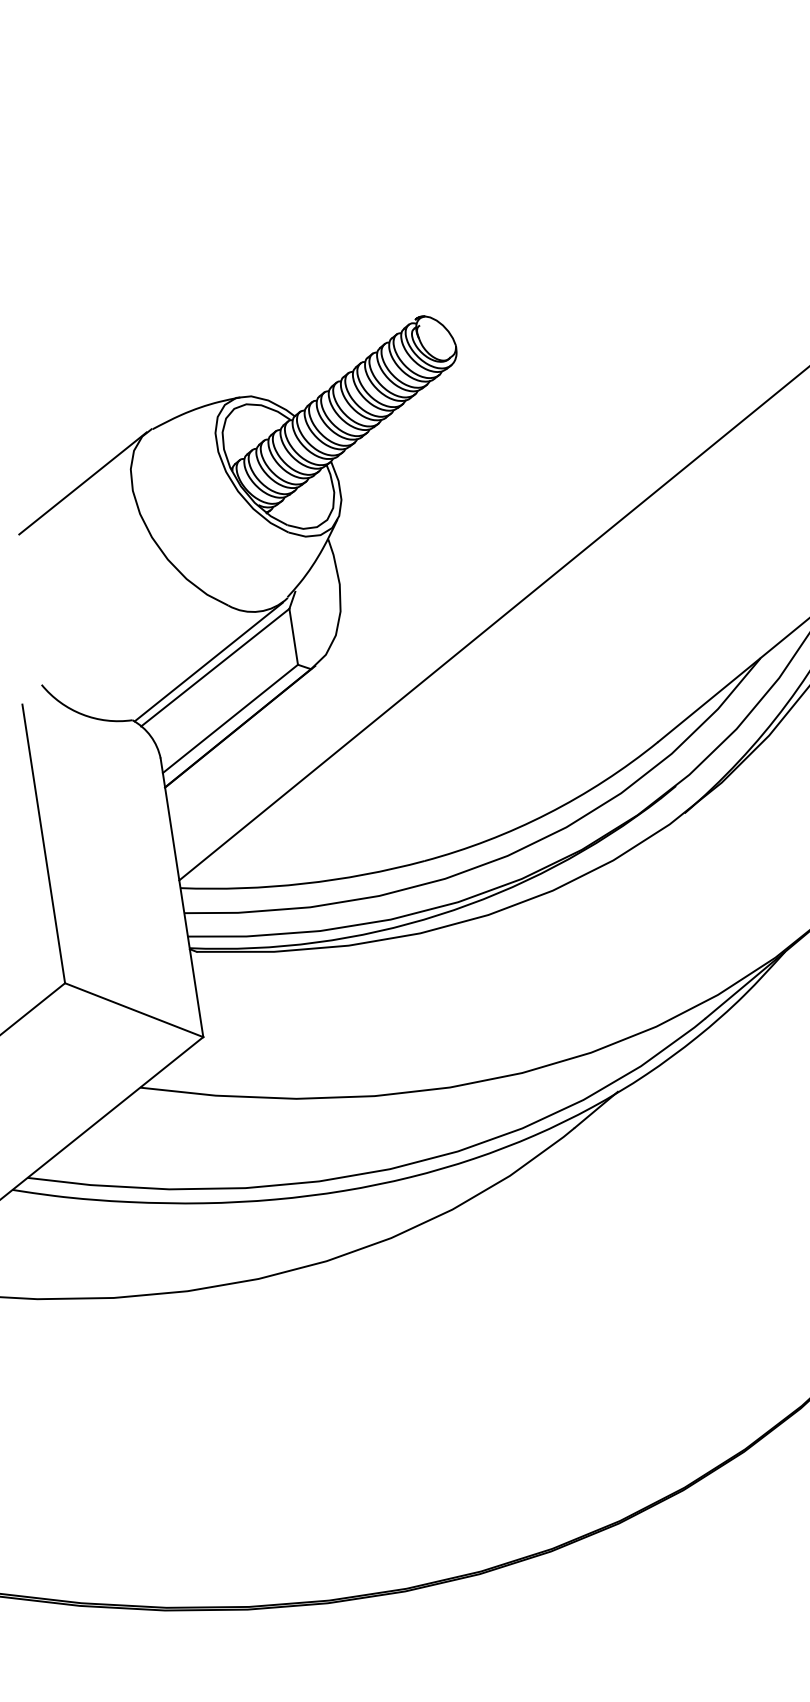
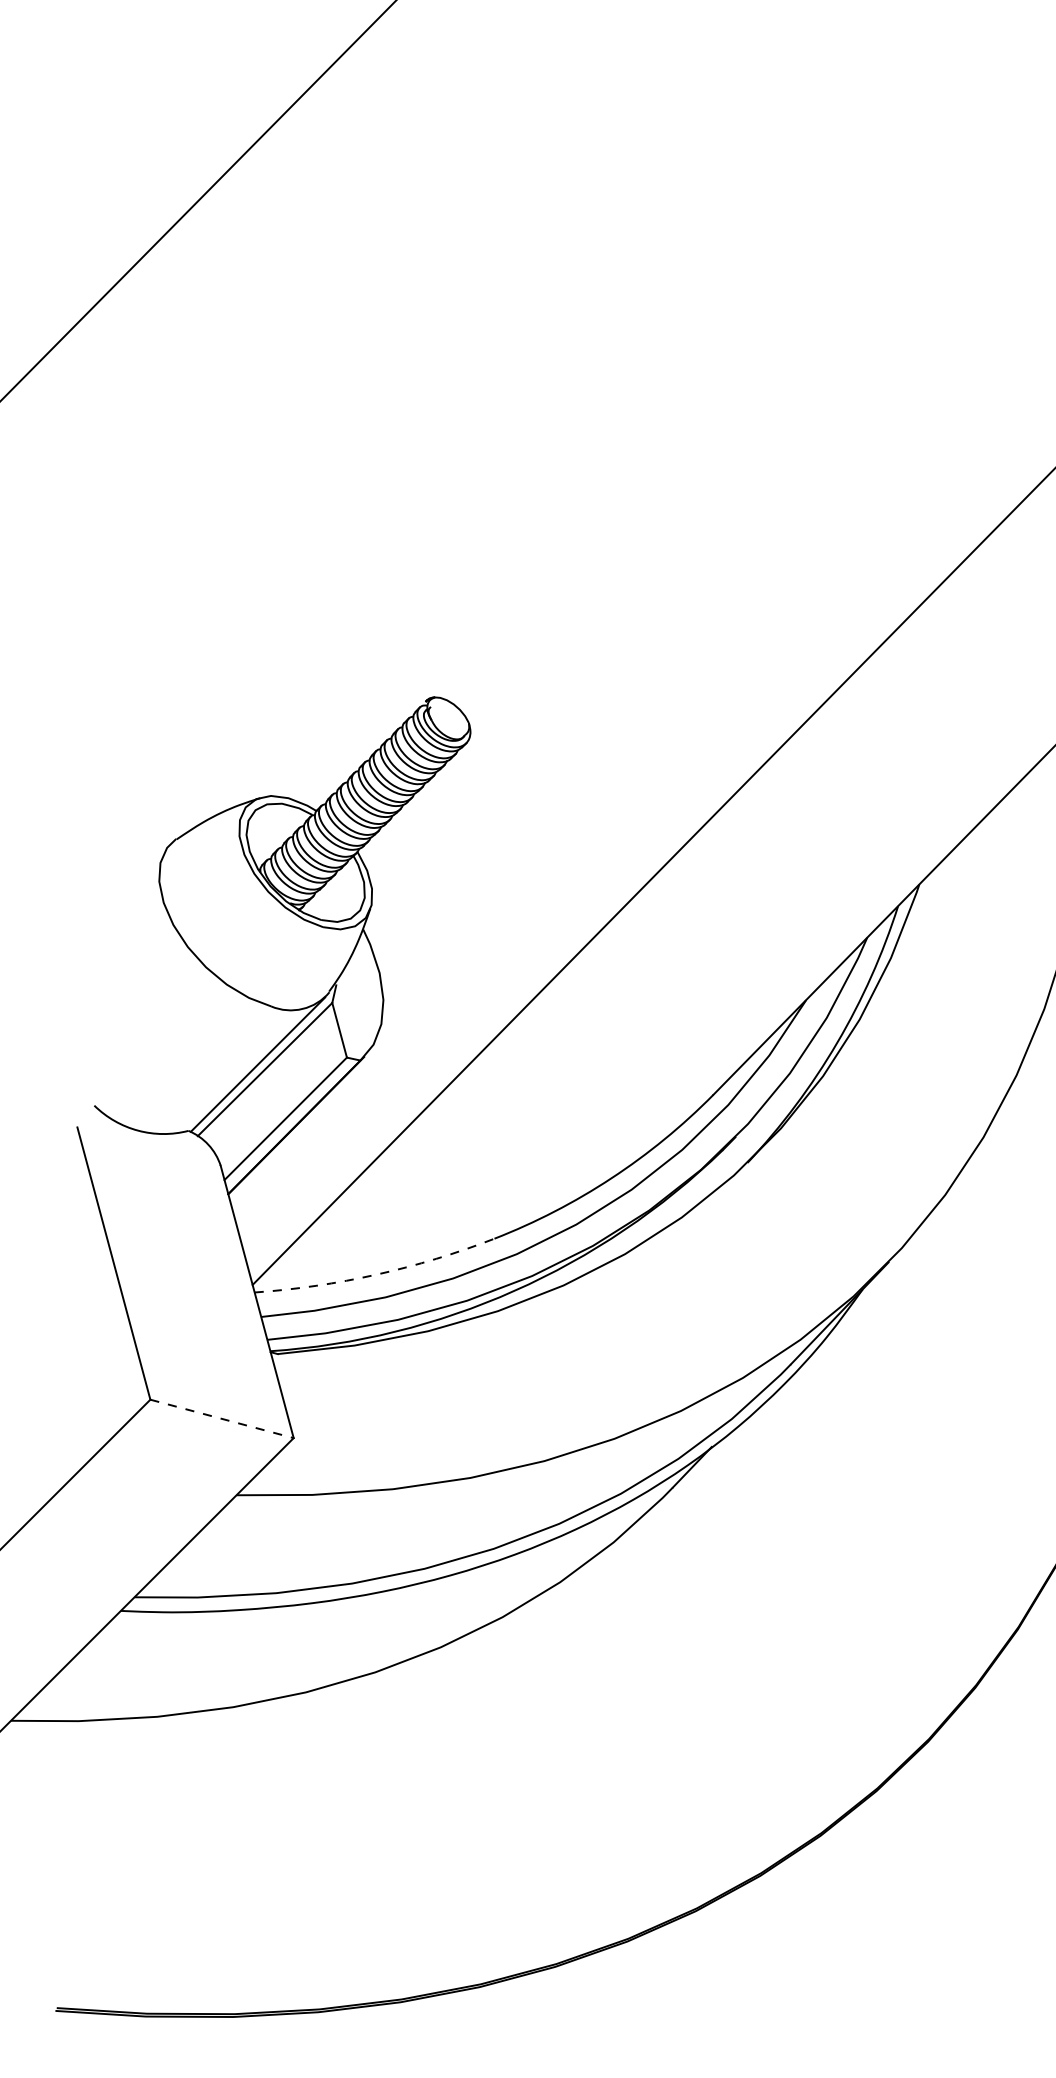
line: (82, 482) -> (112, 900), removed
arc: (303, 883) -> (376, 1274), solid -> dashed
line: (134, 1010) -> (222, 1419), solid -> dashed

